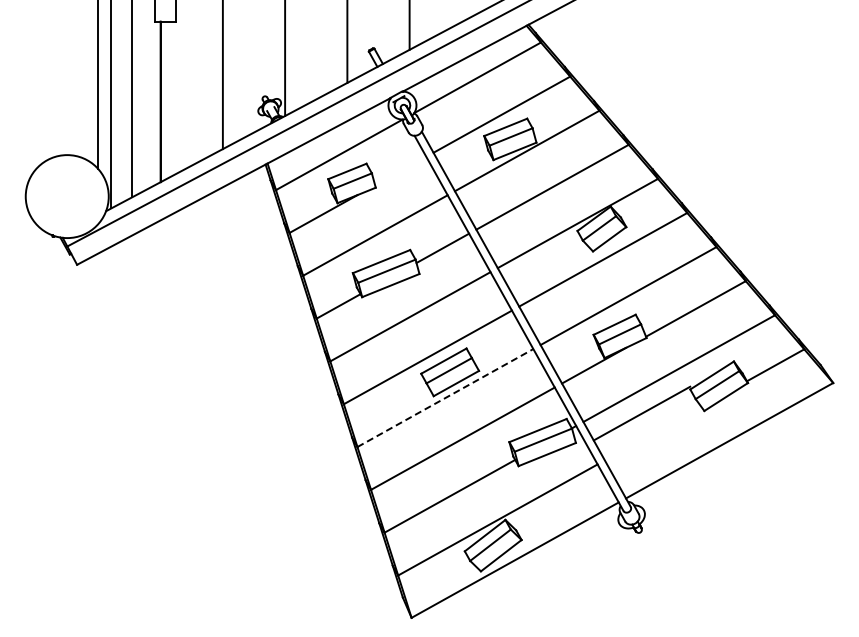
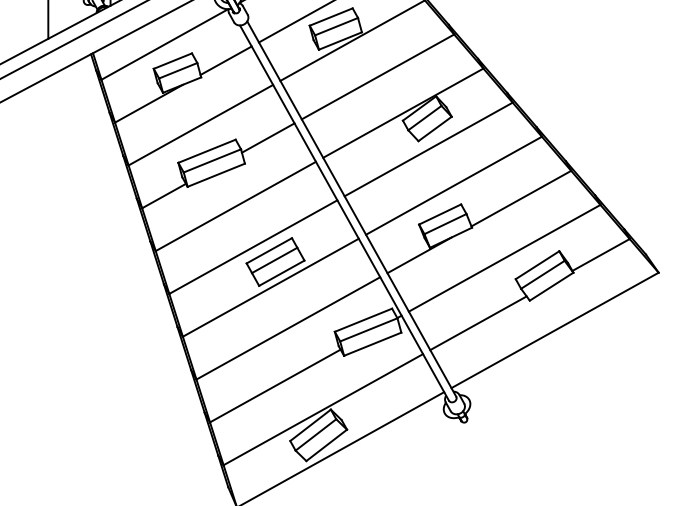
line: (400, 170) -> (225, 60), added
line: (445, 398) -> (270, 288), dashed -> solid
line: (641, 413) -> (477, 323), moved

